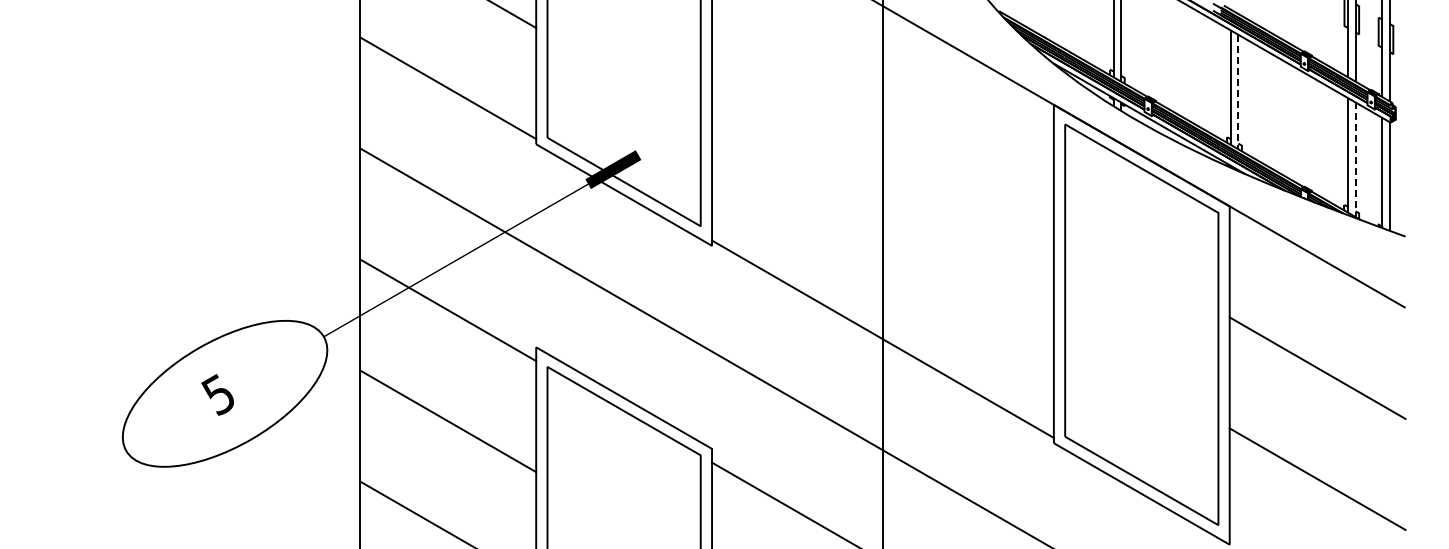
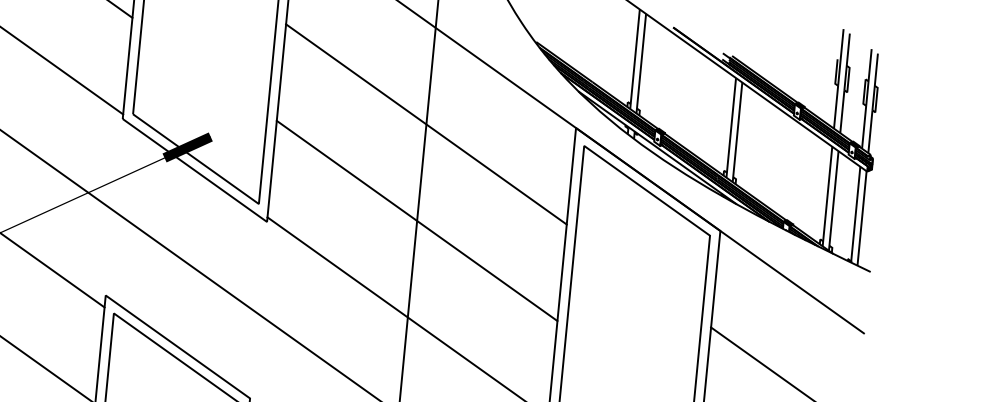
line: (1238, 92) -> (737, 132), dashed -> solid
line: (882, 116) -> (426, 123), added
line: (1355, 160) -> (833, 201), dashed -> solid
line: (882, 227) -> (416, 220), added

